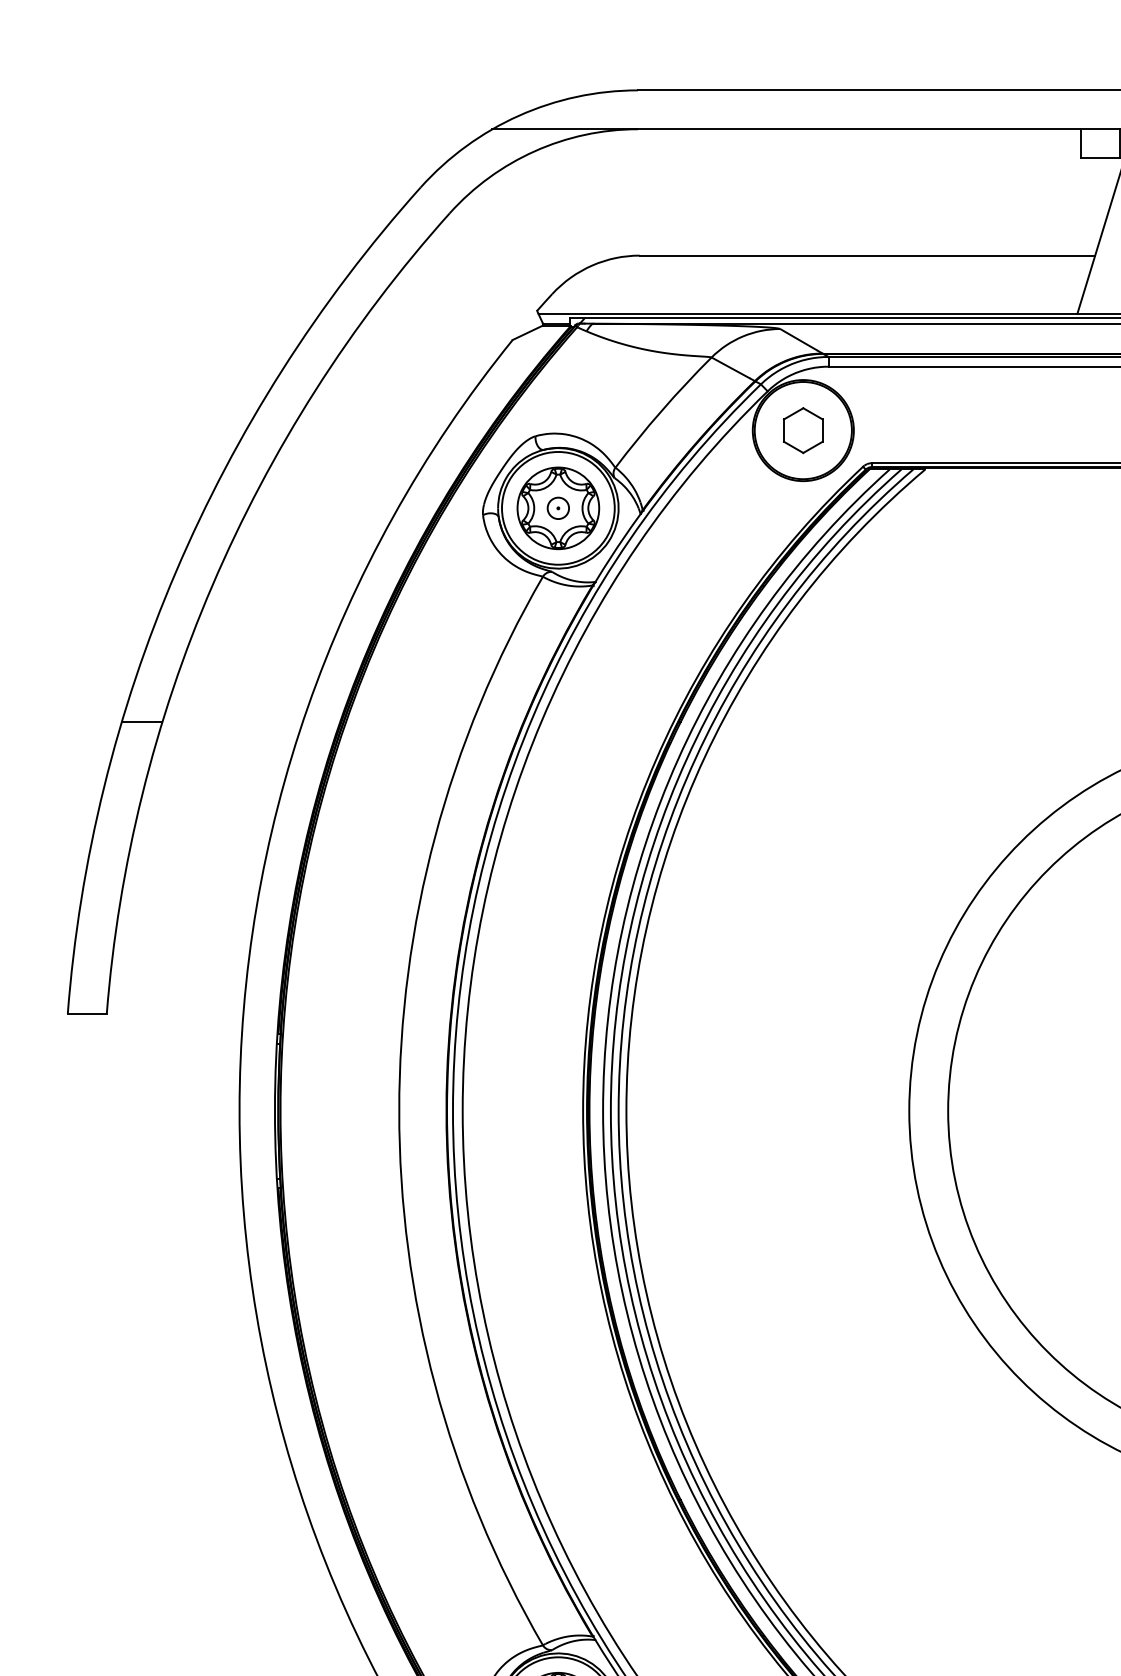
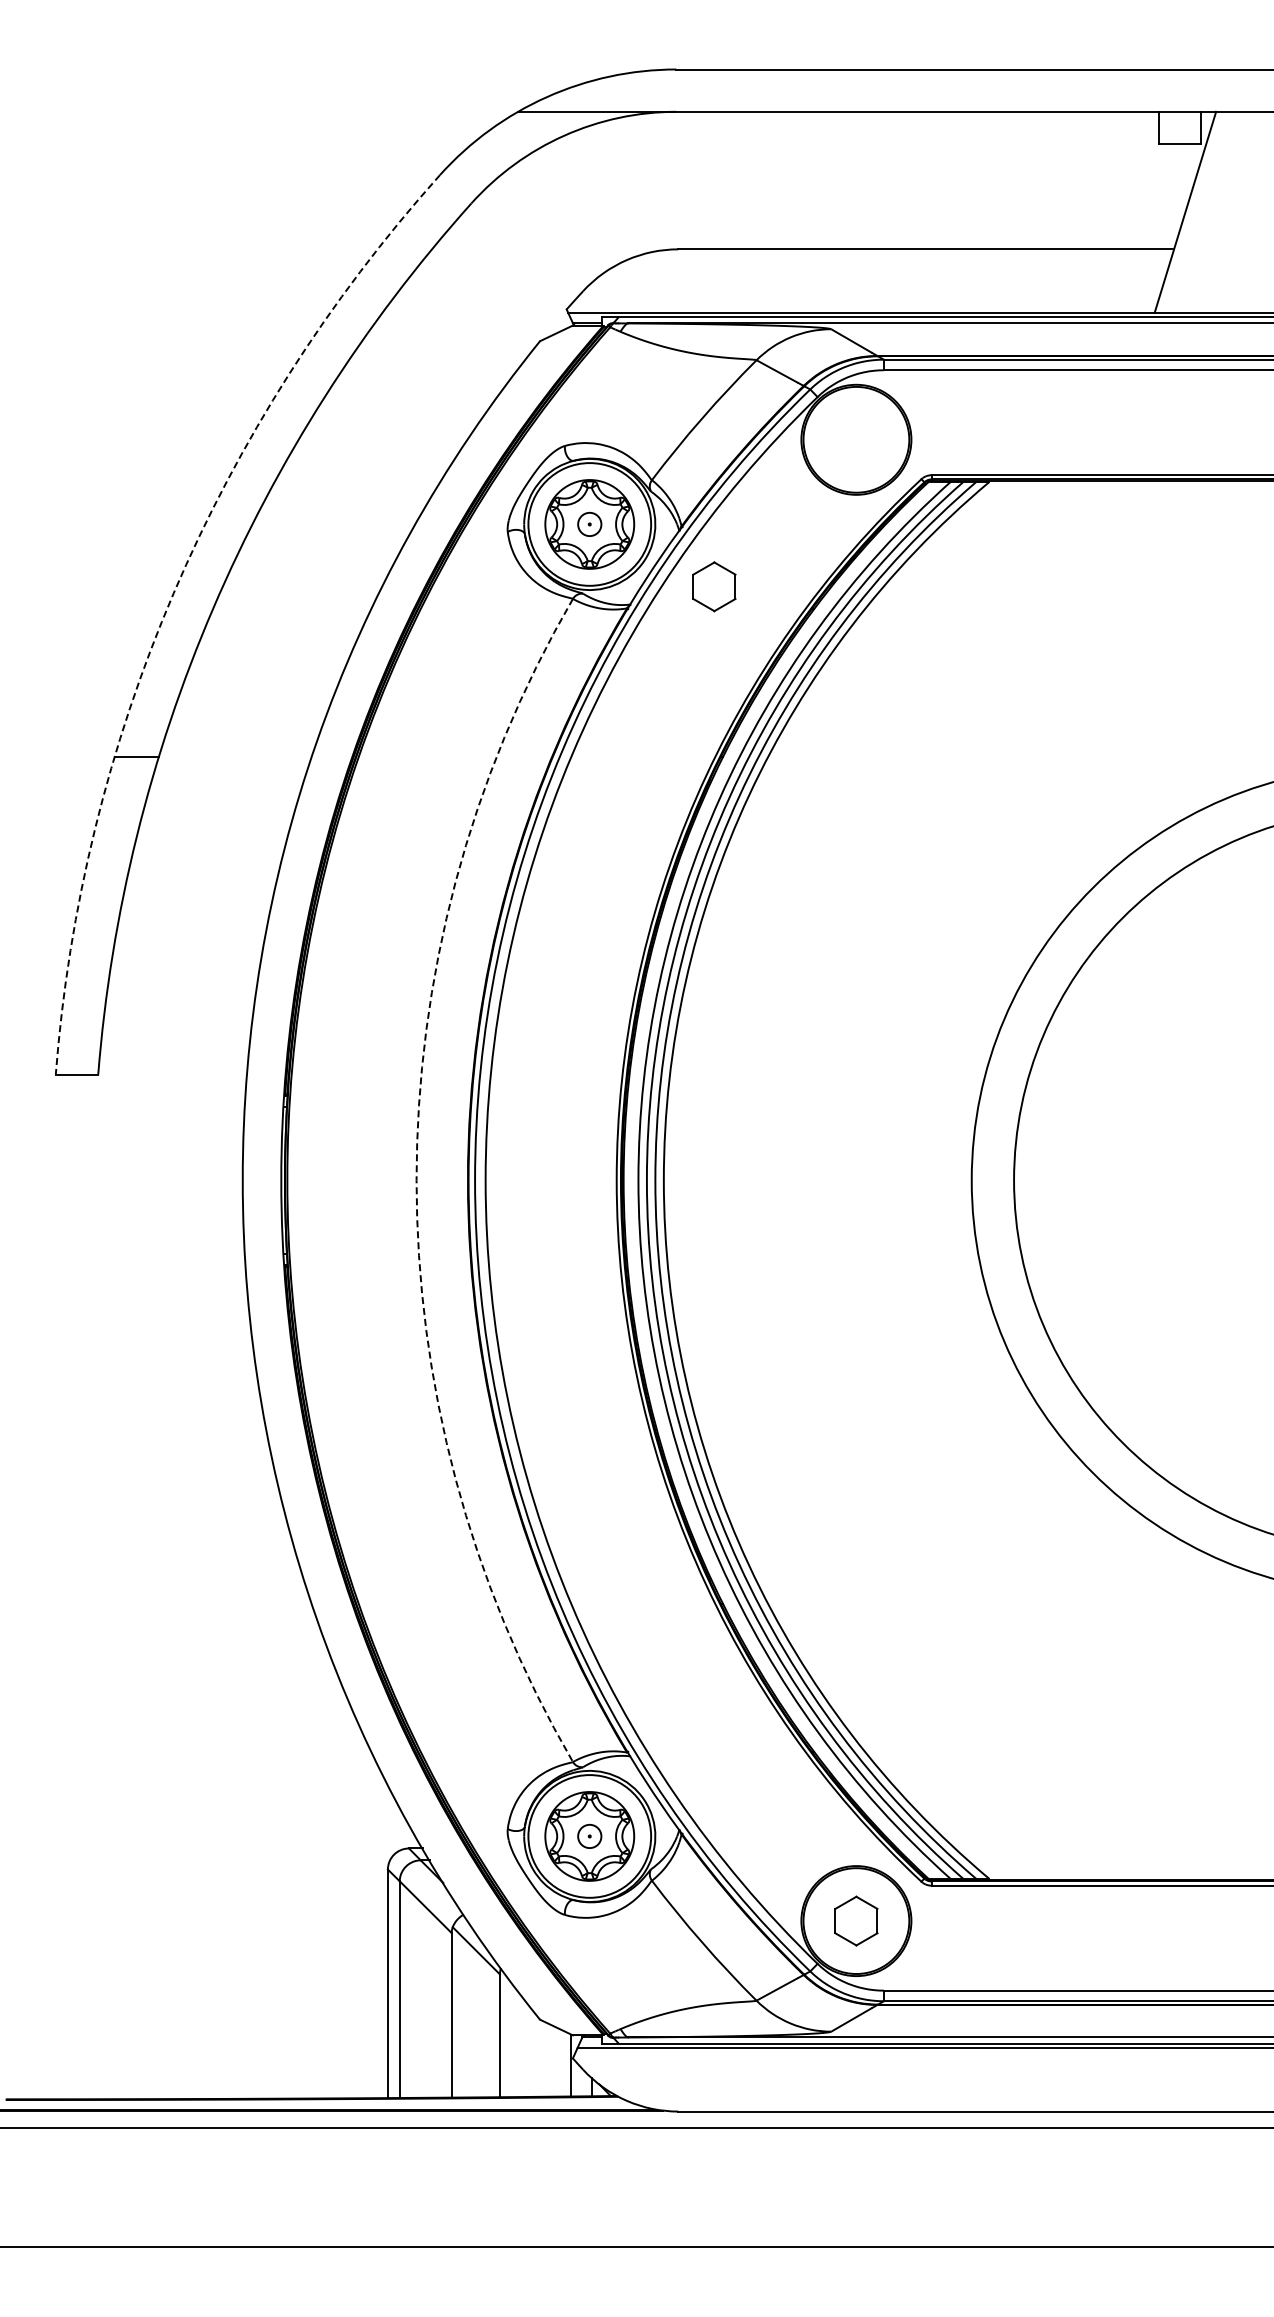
part: (803, 430) -> (714, 586), moved
arc: (175, 571) -> (173, 593), solid -> dashed
arc: (399, 1111) -> (416, 1180), solid -> dashed

